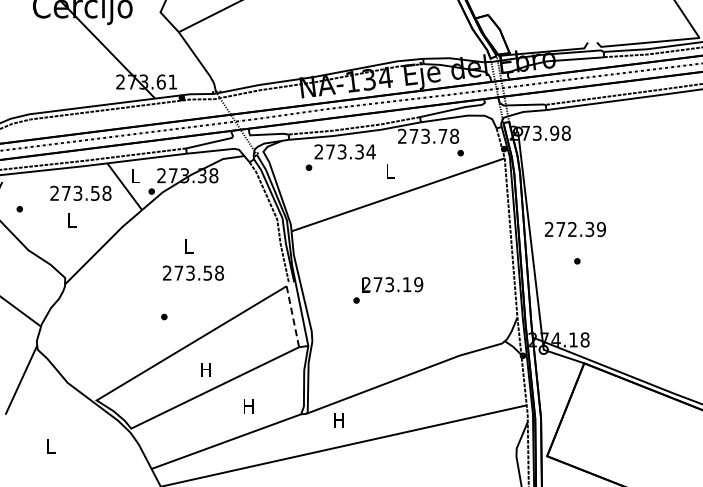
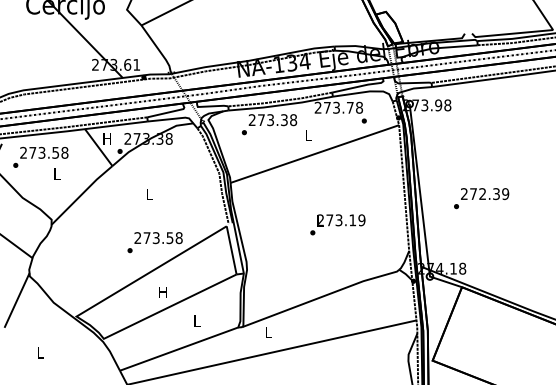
text: (370, 151) -> (293, 119), 273.34 -> 273.38
text: (134, 175) -> (106, 138), L -> H
text: (80, 192) -> (44, 152), moved
text: (575, 229) -> (485, 194), moved
text: (193, 272) -> (158, 237), moved
text: (388, 290) -> (338, 224), moved
line: (292, 317) -> (231, 250), dashed -> solid
text: (248, 406) -> (196, 321), H -> L
text: (338, 420) -> (267, 332), H -> L

